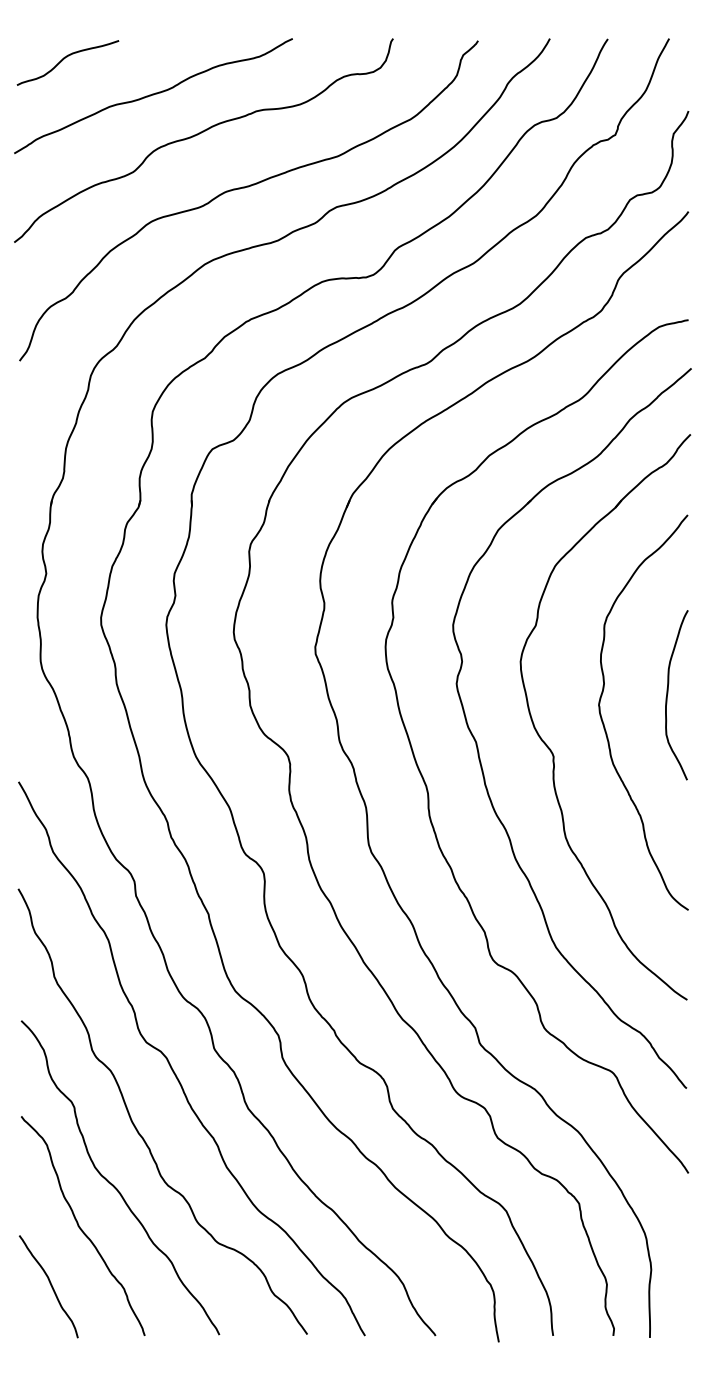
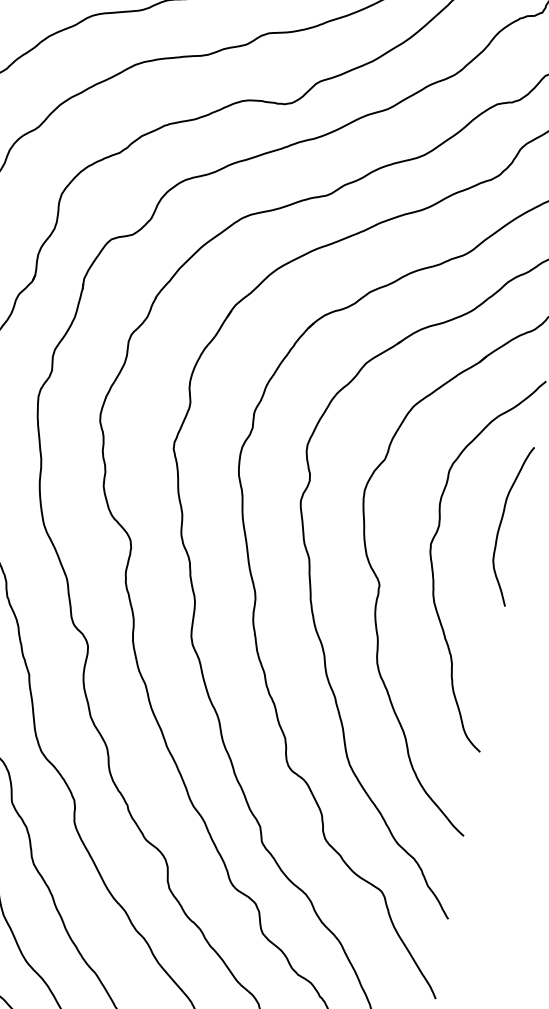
curve: (668, 693) -> (502, 522), moved

